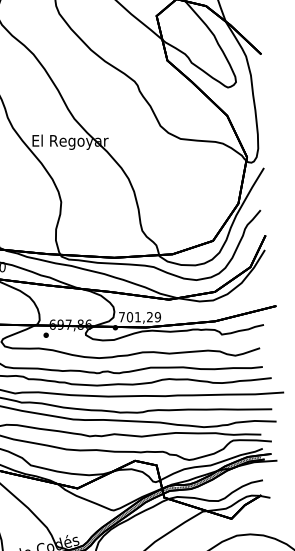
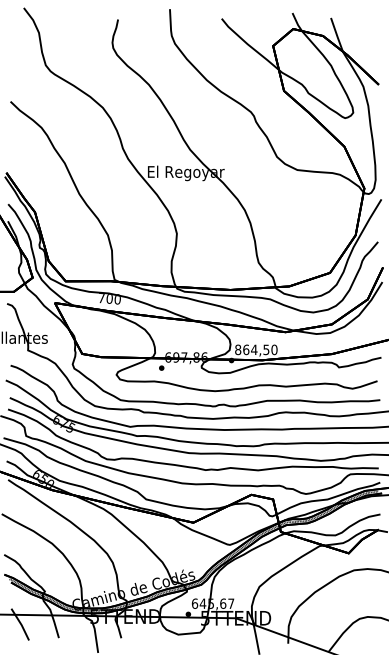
text: (140, 316) -> (256, 349), 701,29 -> 864,50

